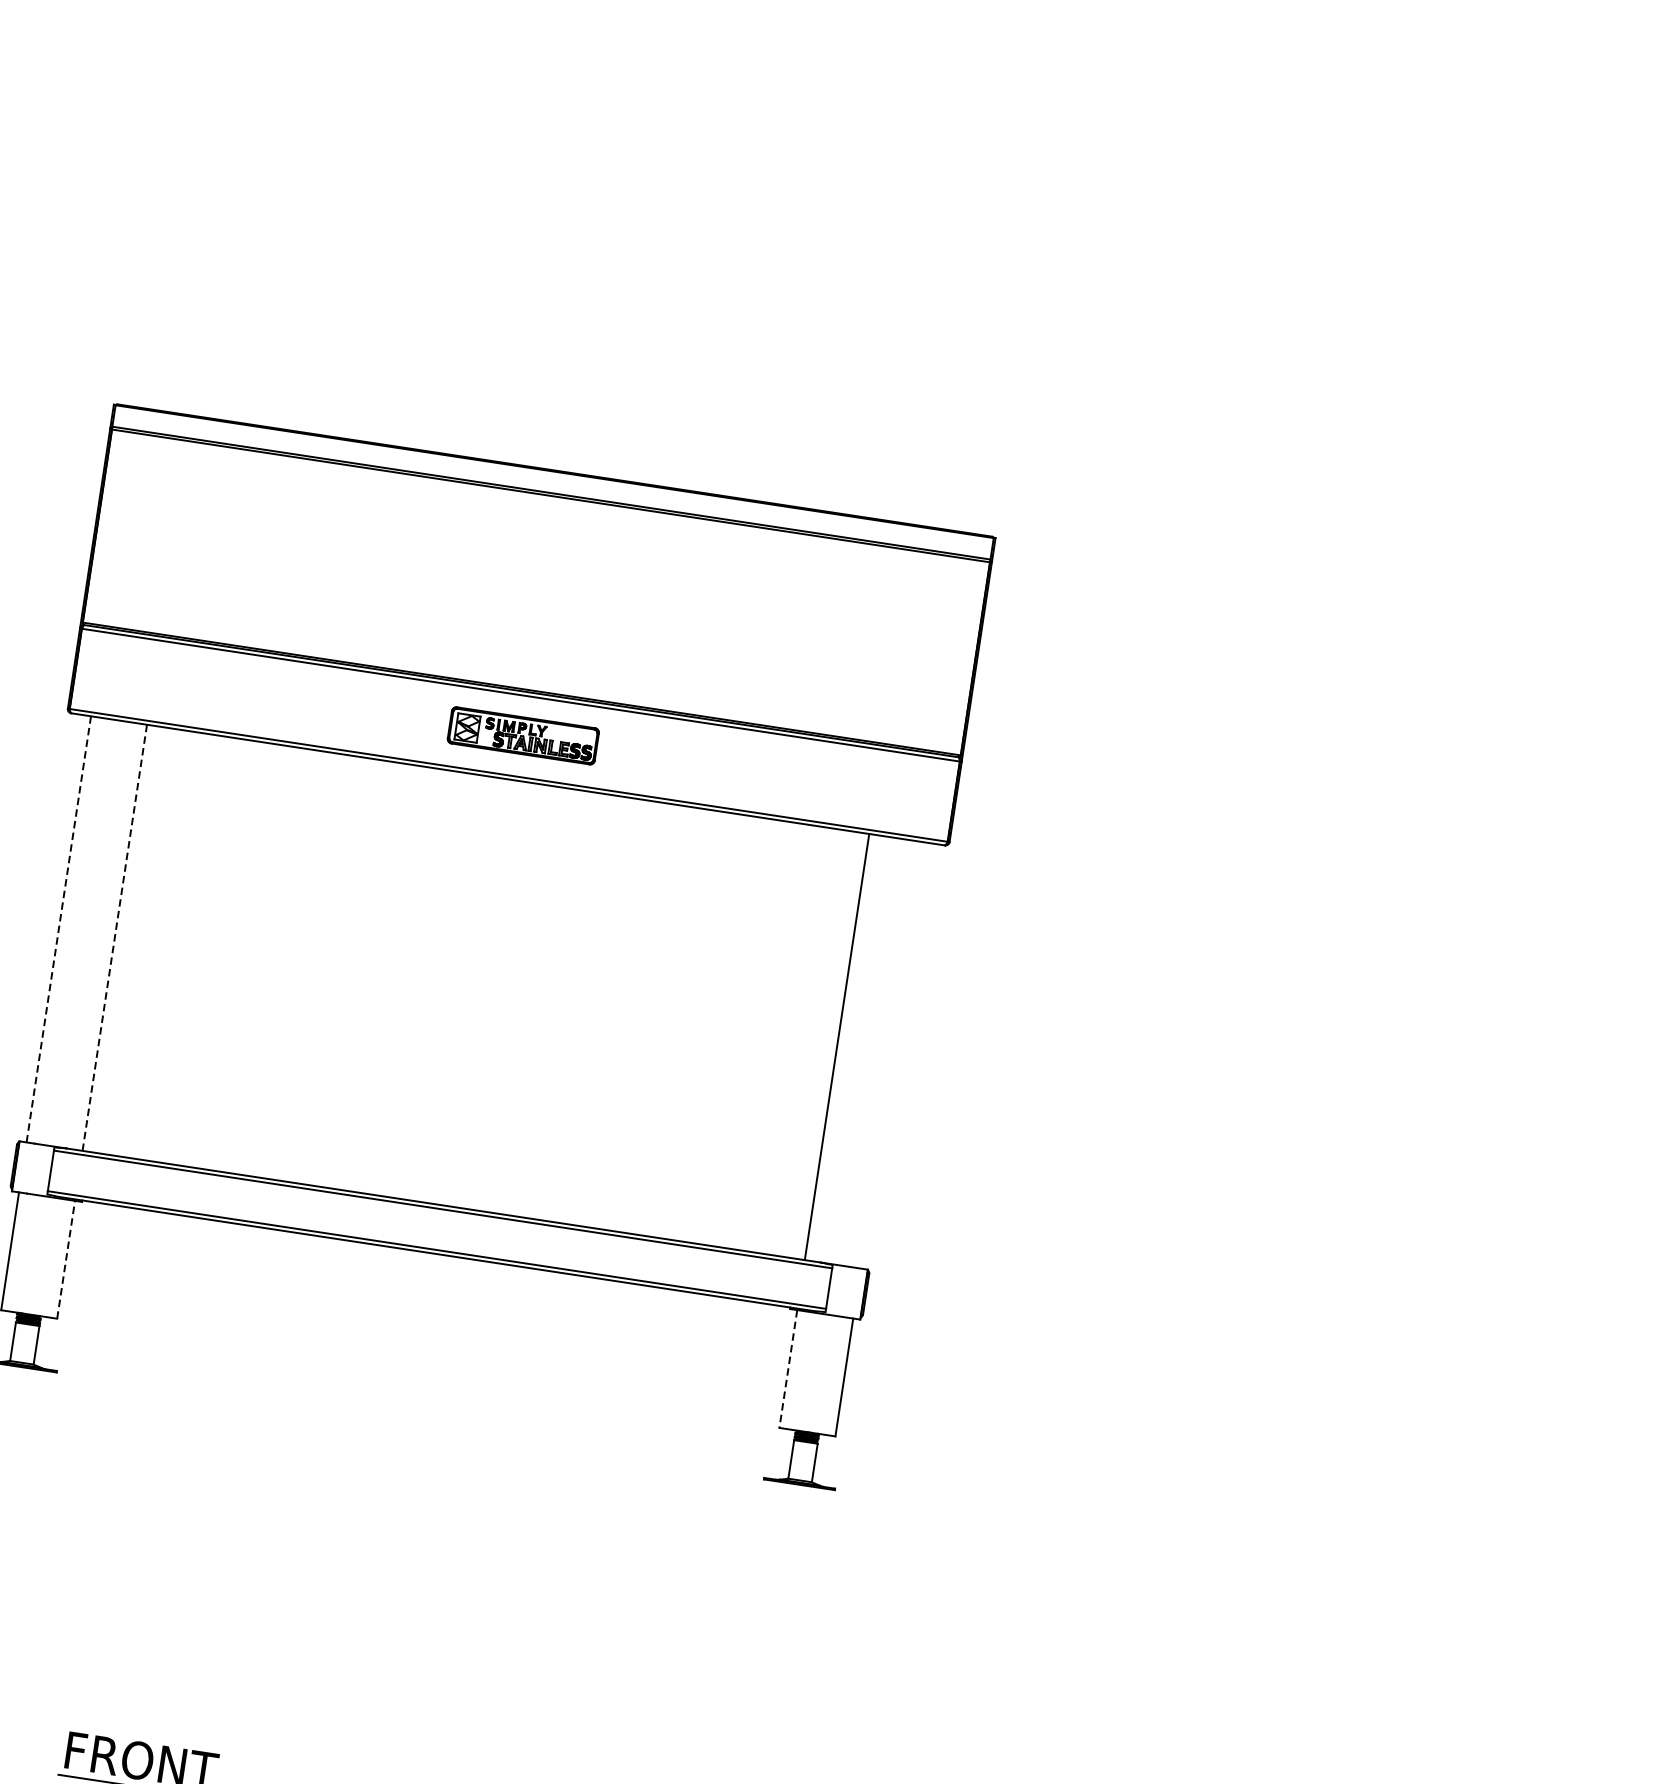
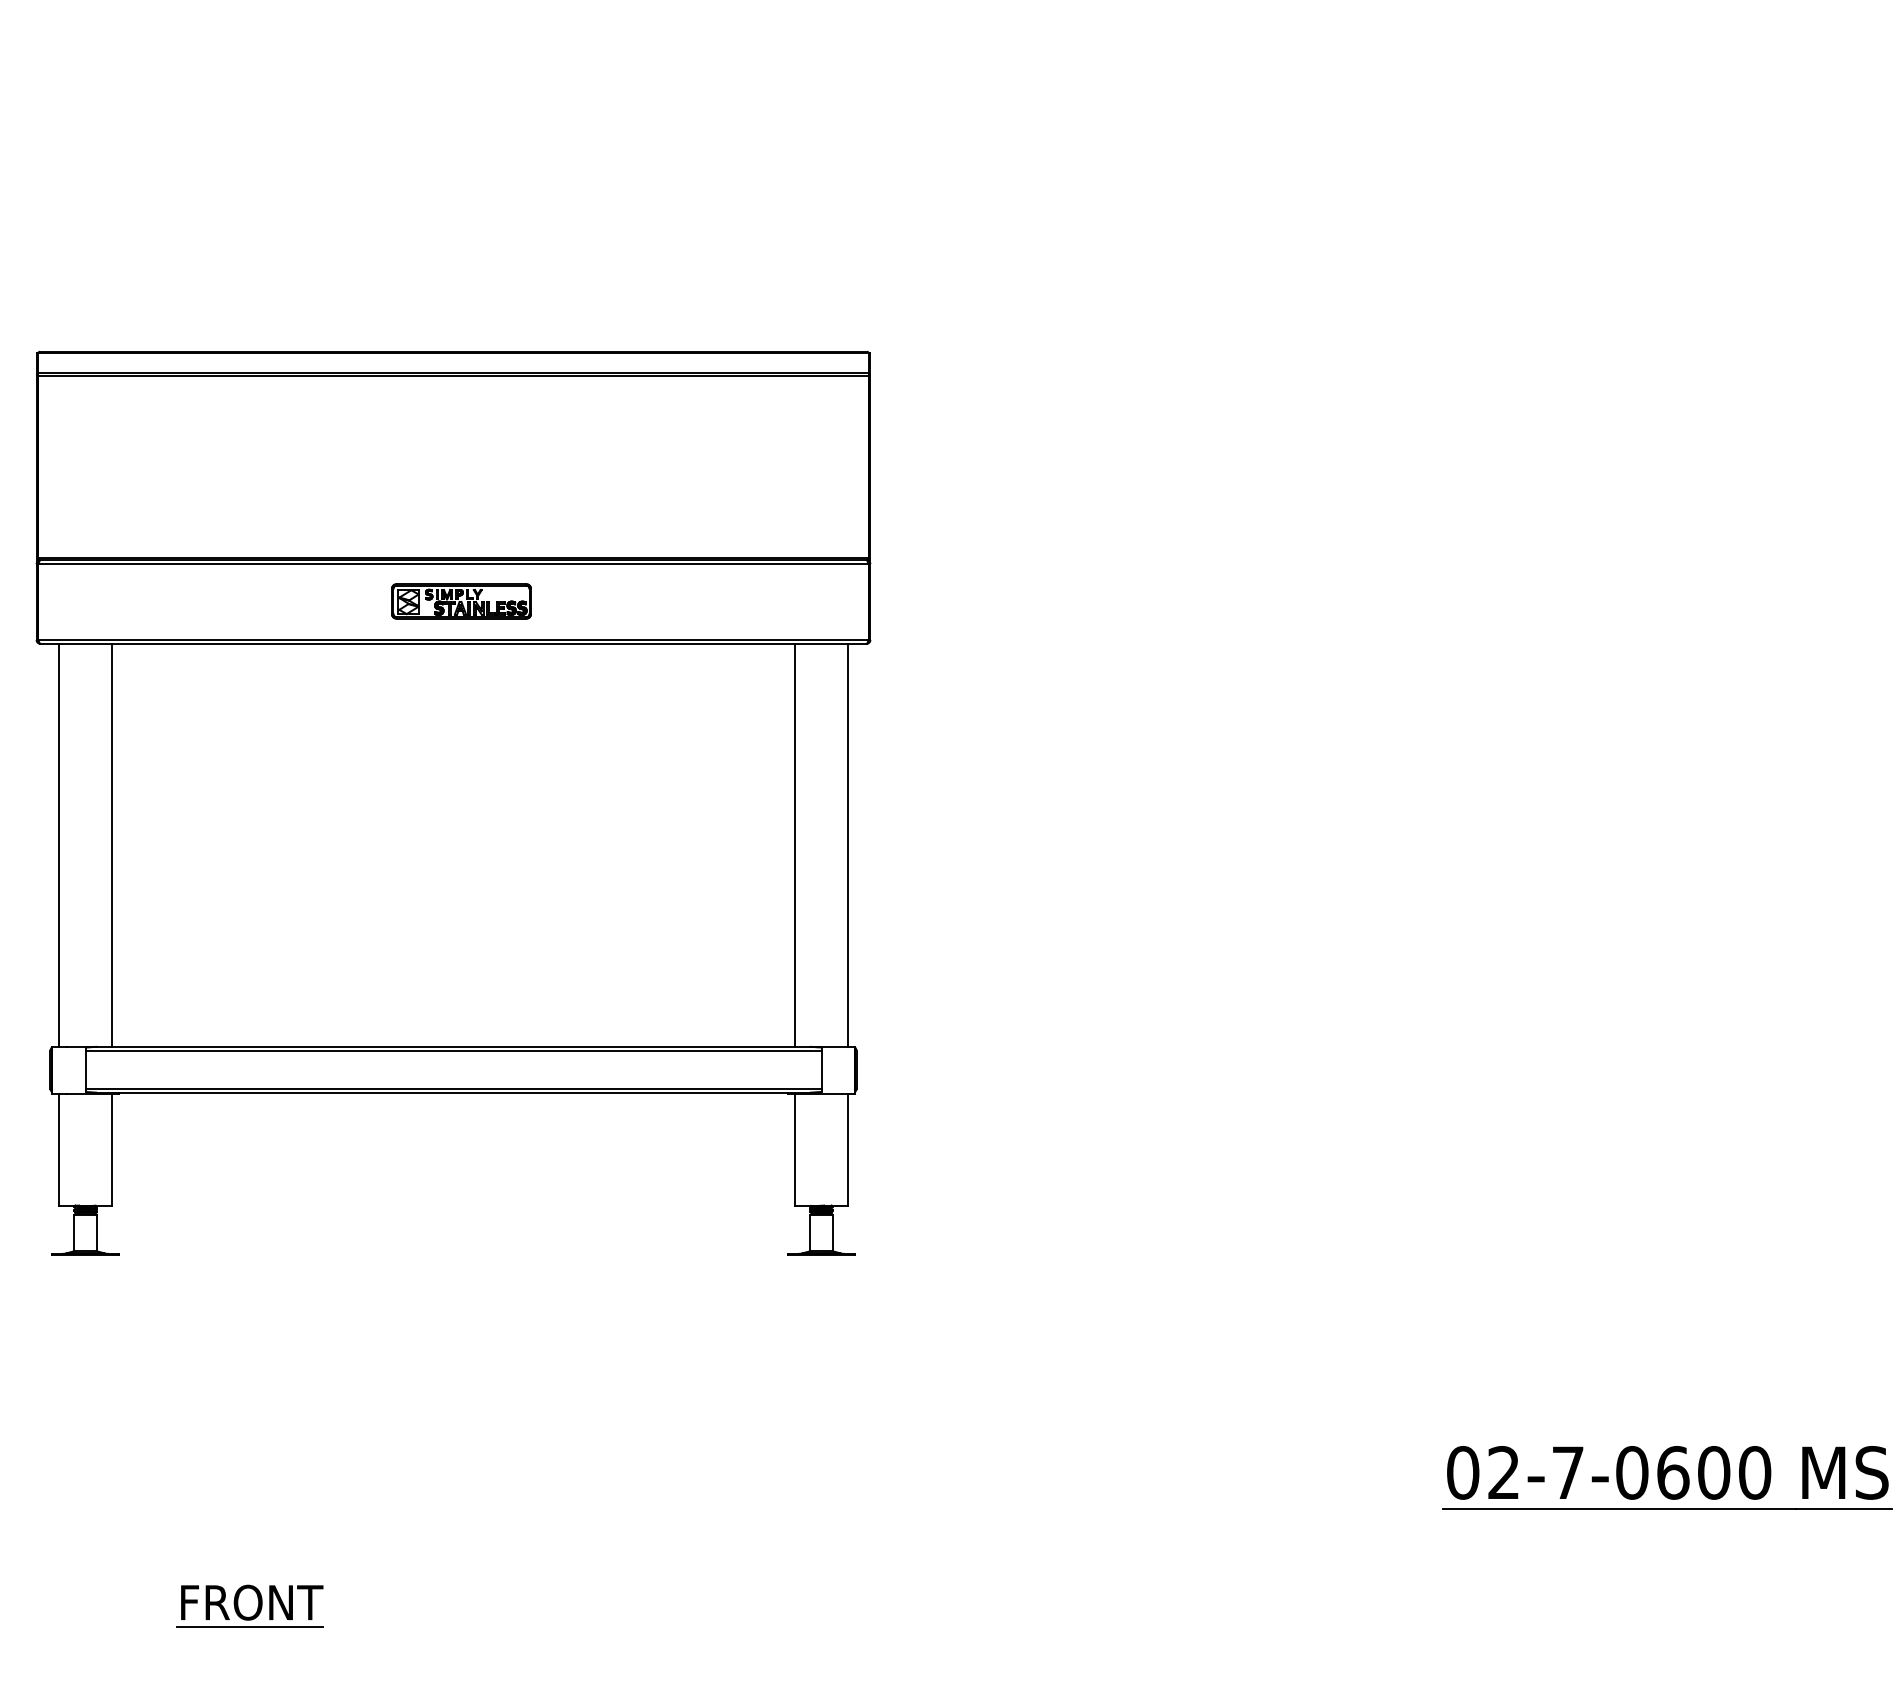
line: (59, 929) -> (59, 845), dashed -> solid
line: (114, 937) -> (111, 845), dashed -> solid
line: (892, 1054) -> (847, 844), added
line: (65, 1259) -> (111, 1149), dashed -> solid
line: (788, 1368) -> (795, 1149), dashed -> solid

